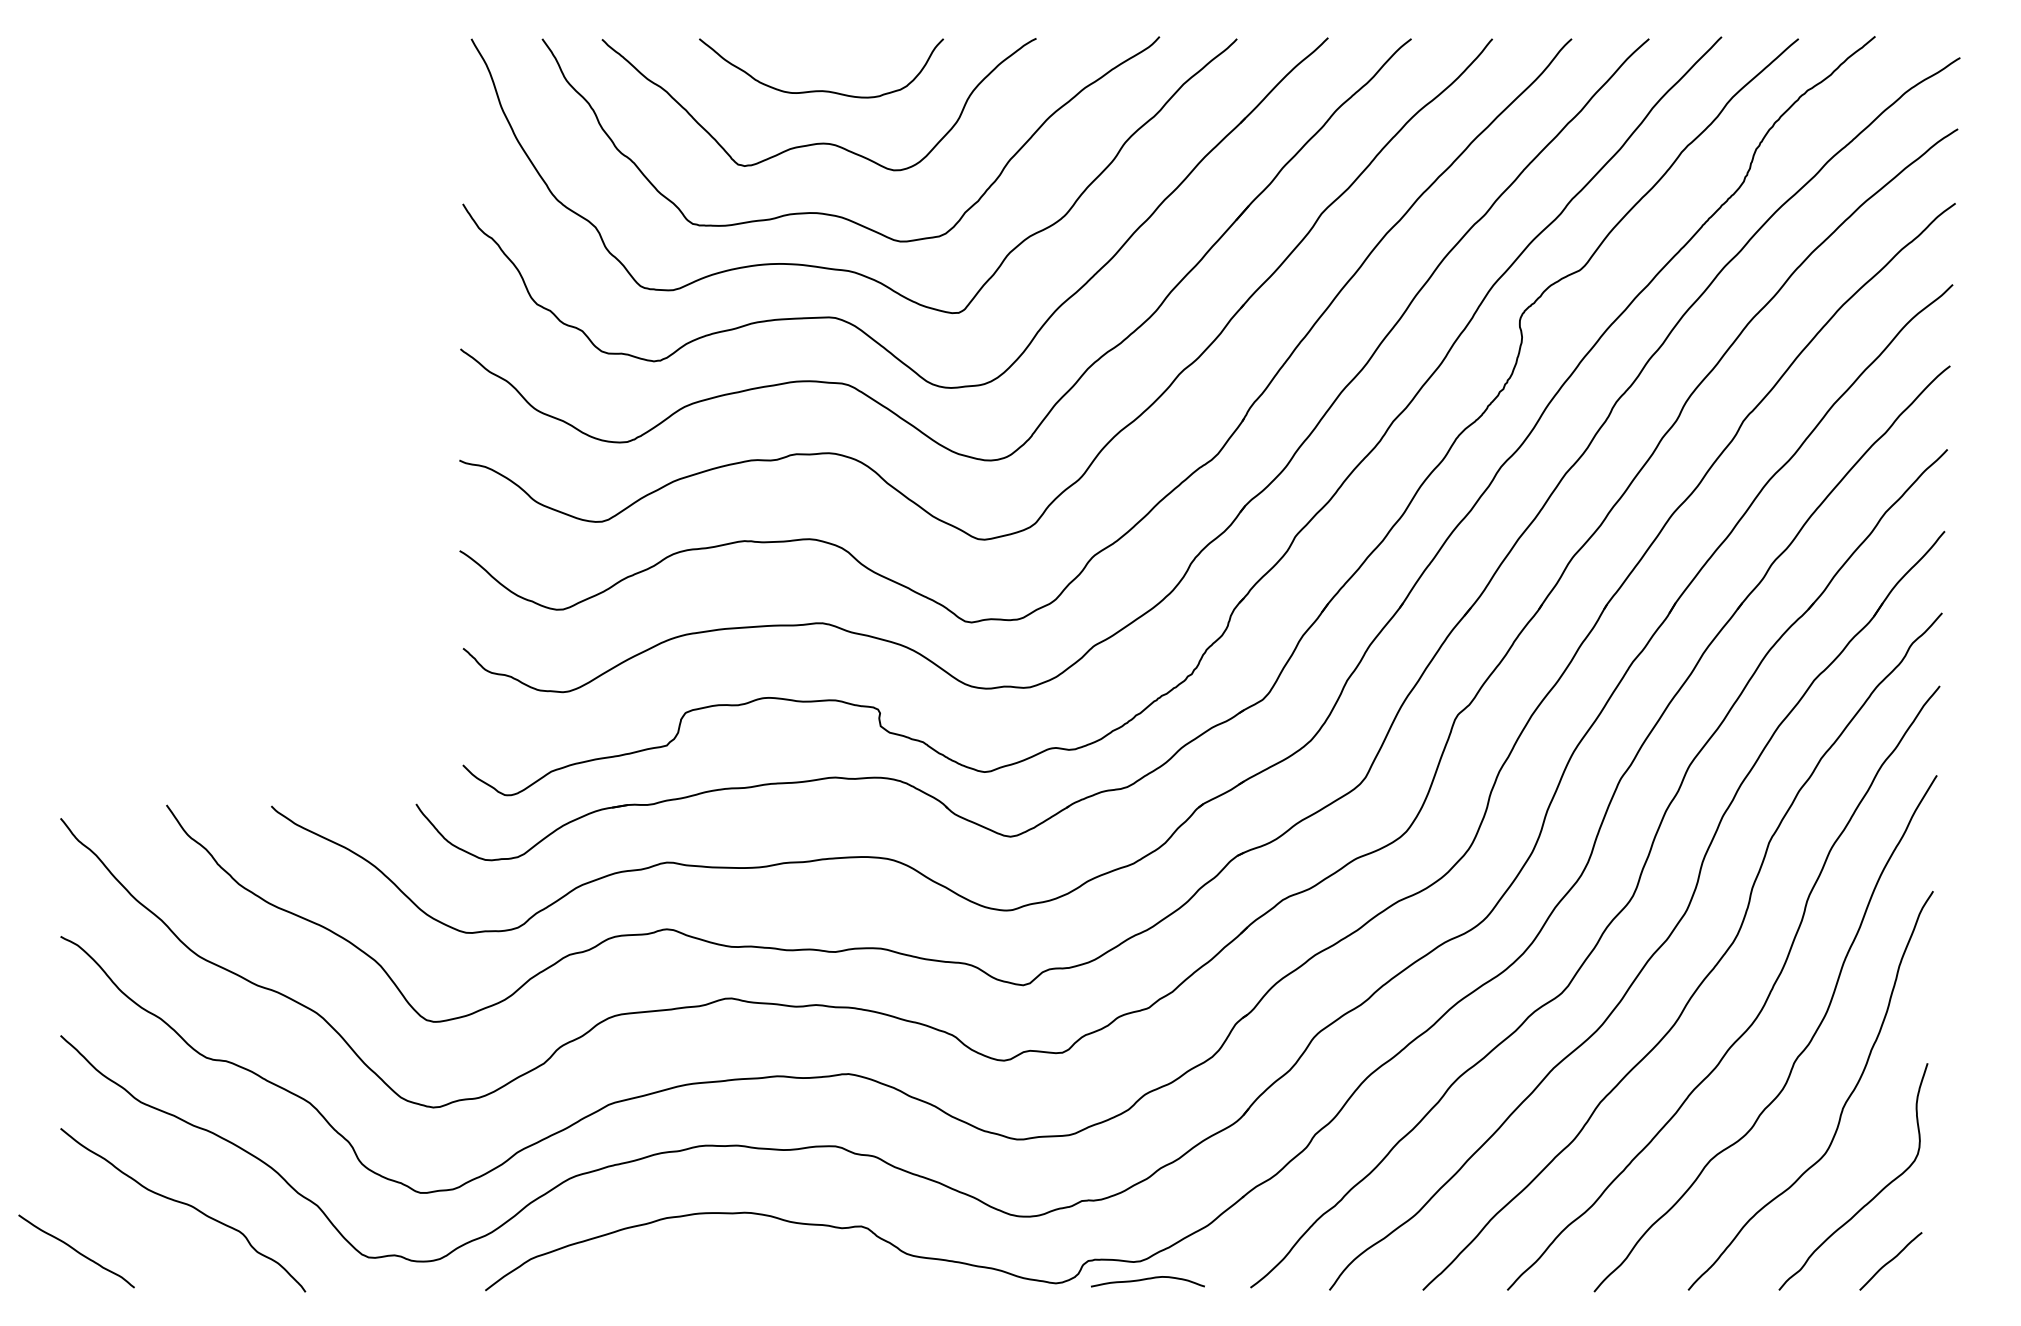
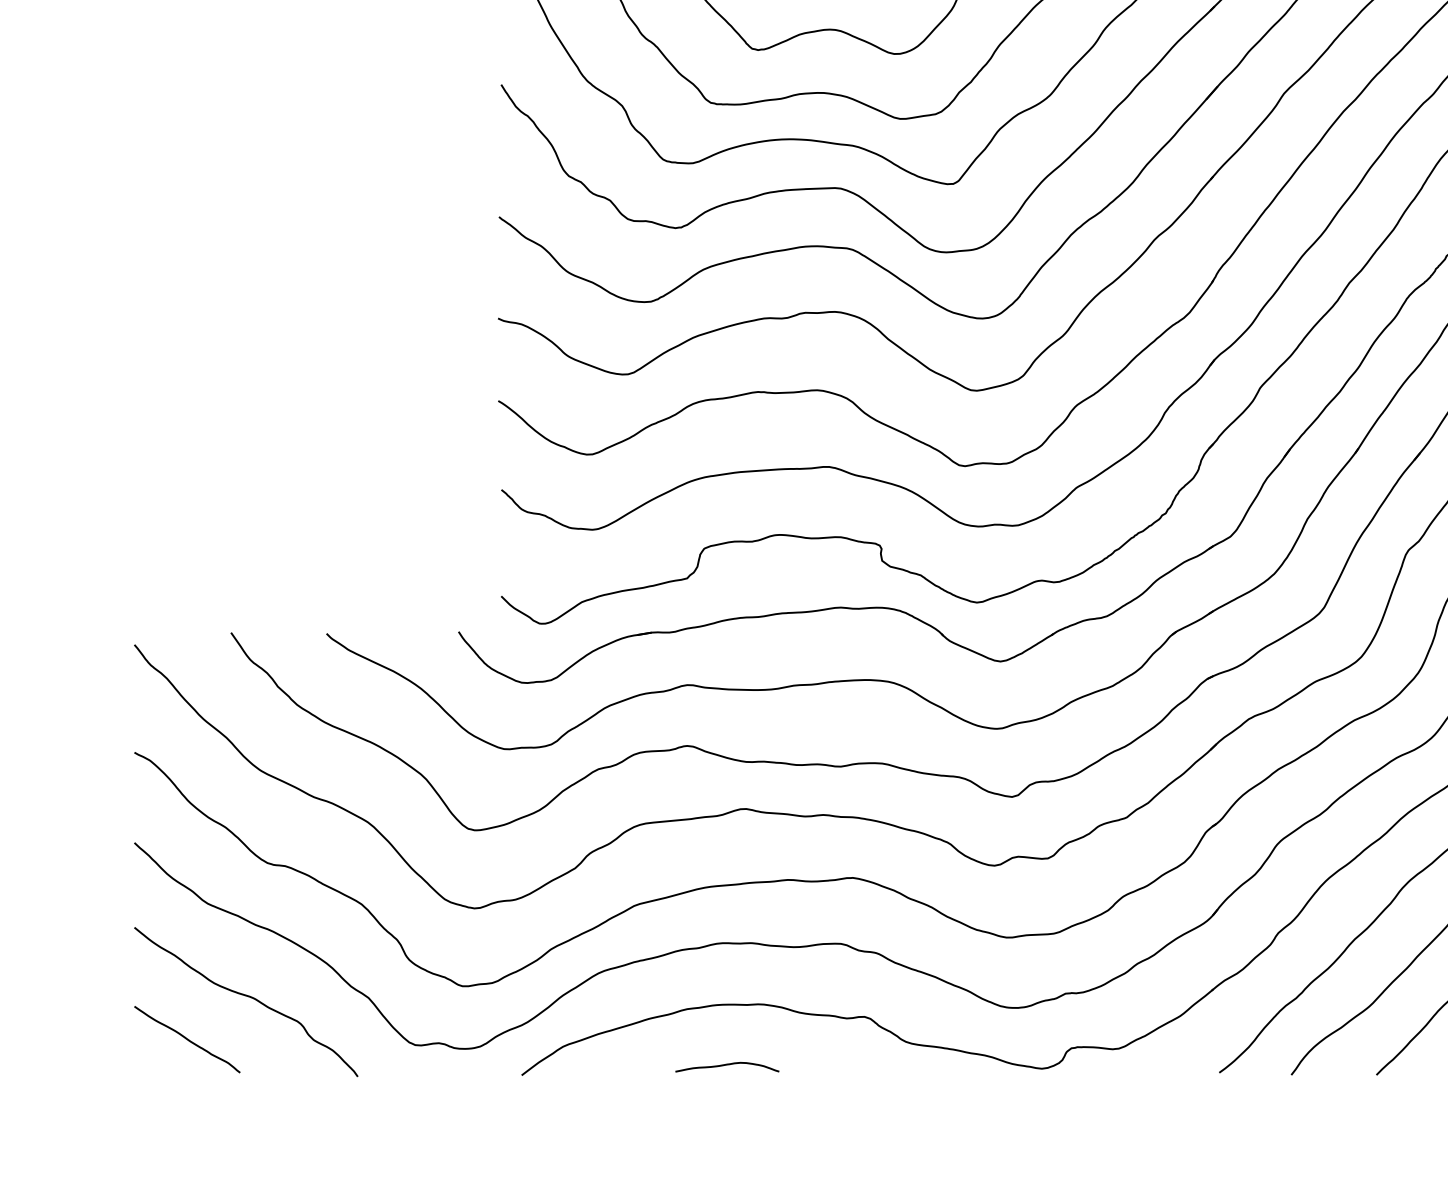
curve: (76, 1251) -> (187, 1039), moved
curve: (1147, 1279) -> (726, 1065), moved

